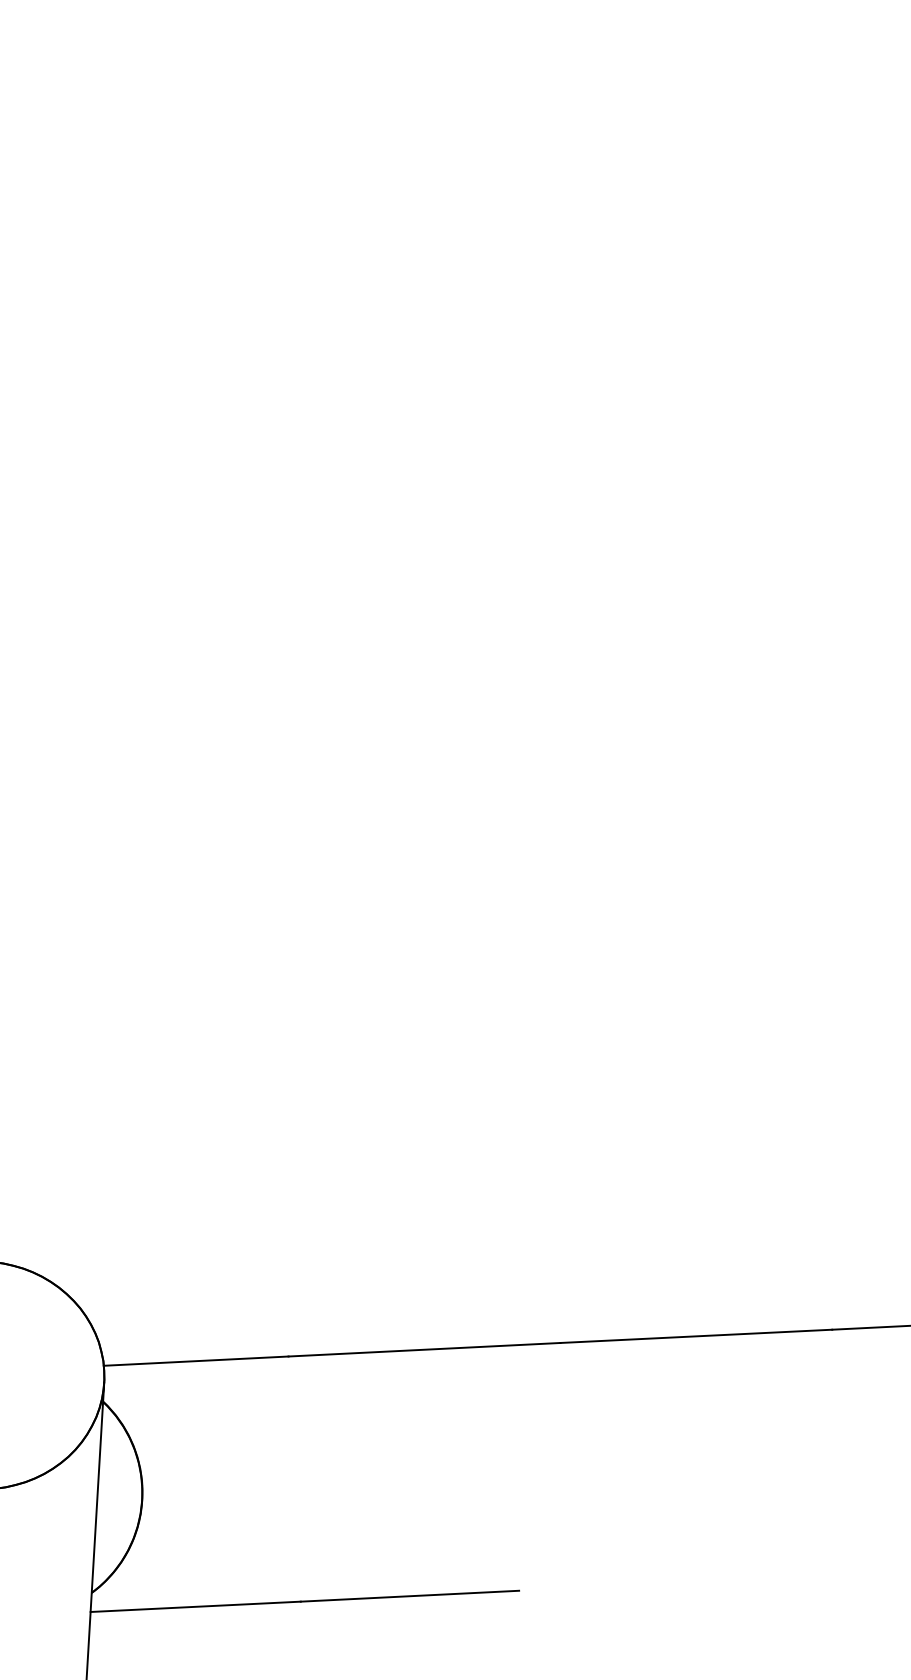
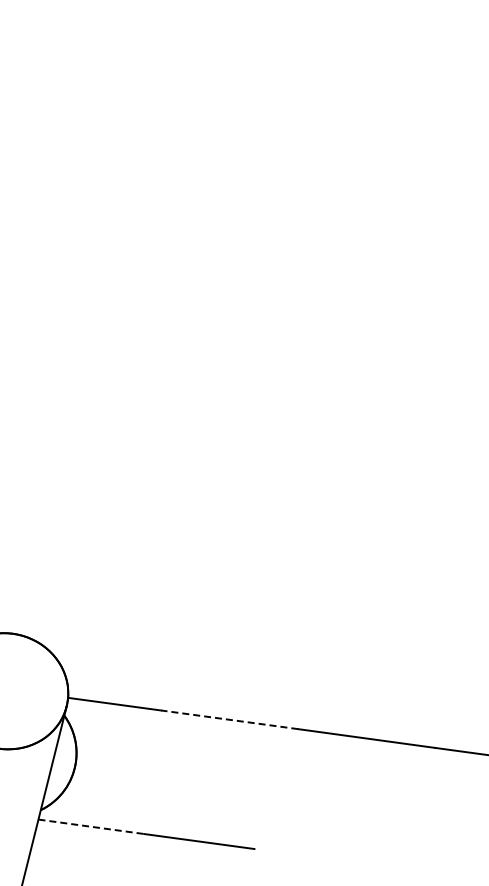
line: (423, 1349) -> (229, 719), solid -> dashed
line: (195, 1606) -> (91, 826), solid -> dashed

